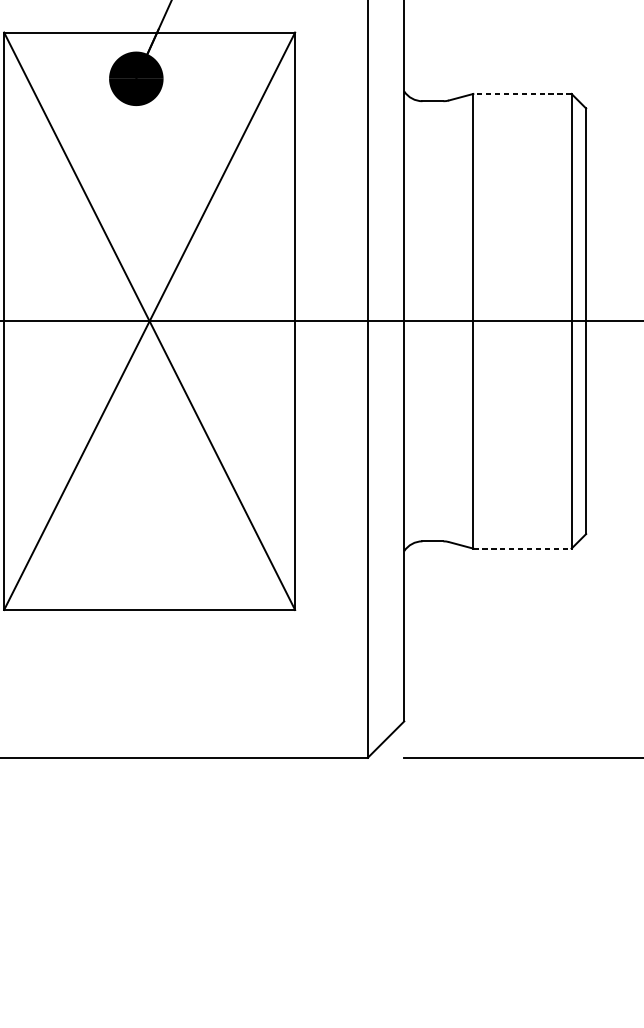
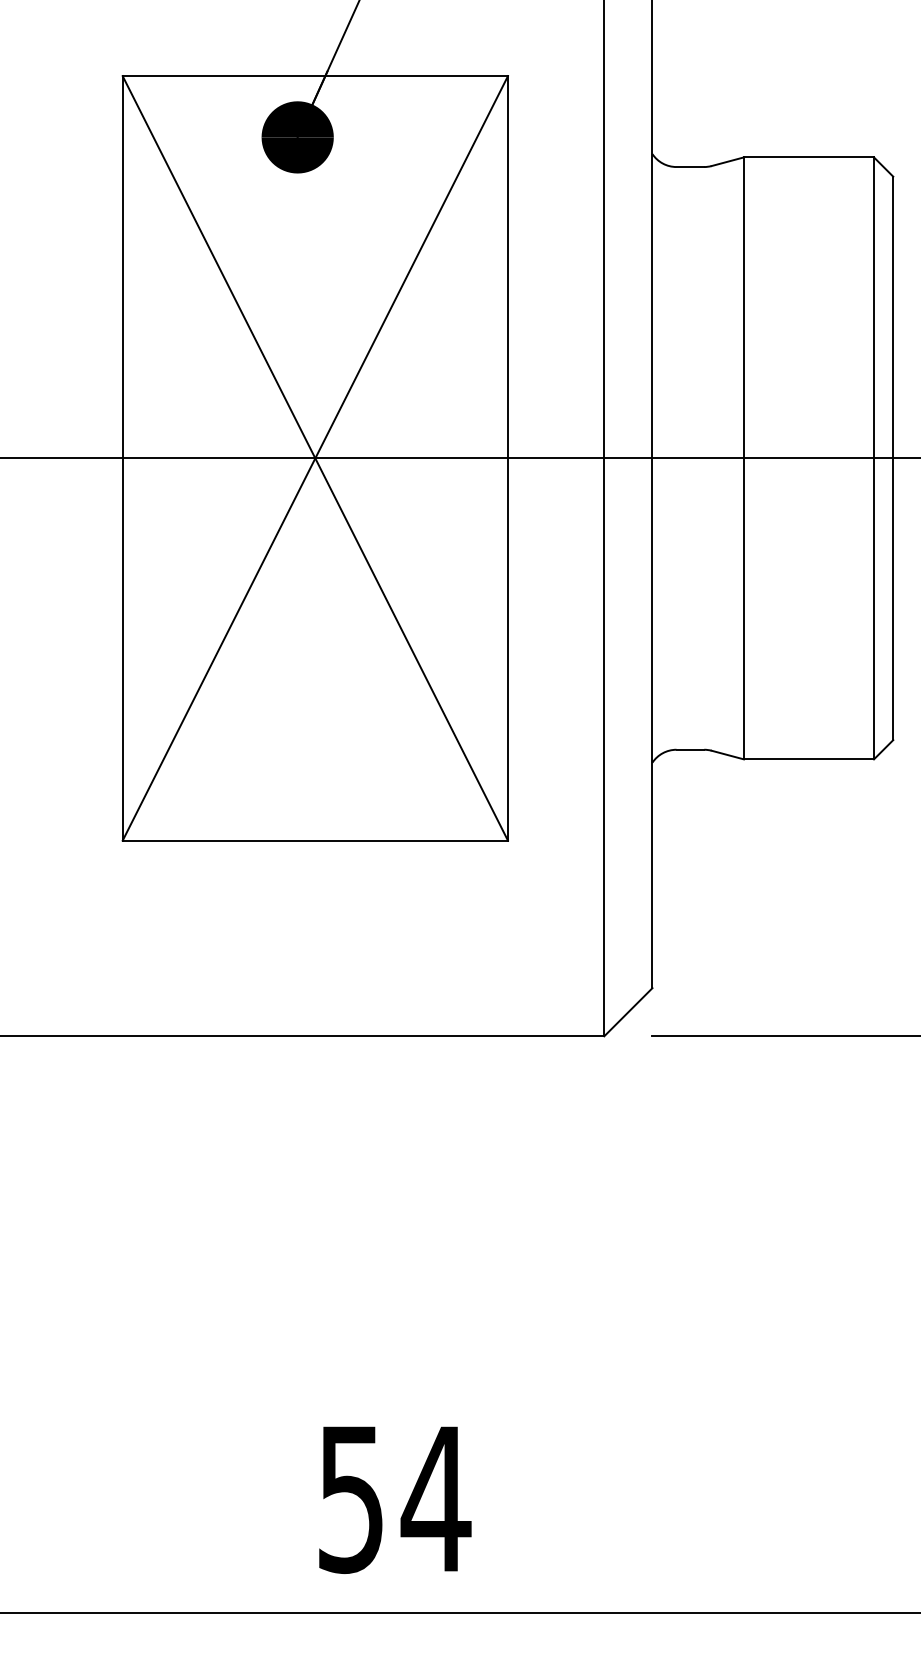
line: (522, 94) -> (808, 157), dashed -> solid
line: (522, 548) -> (809, 759), dashed -> solid

